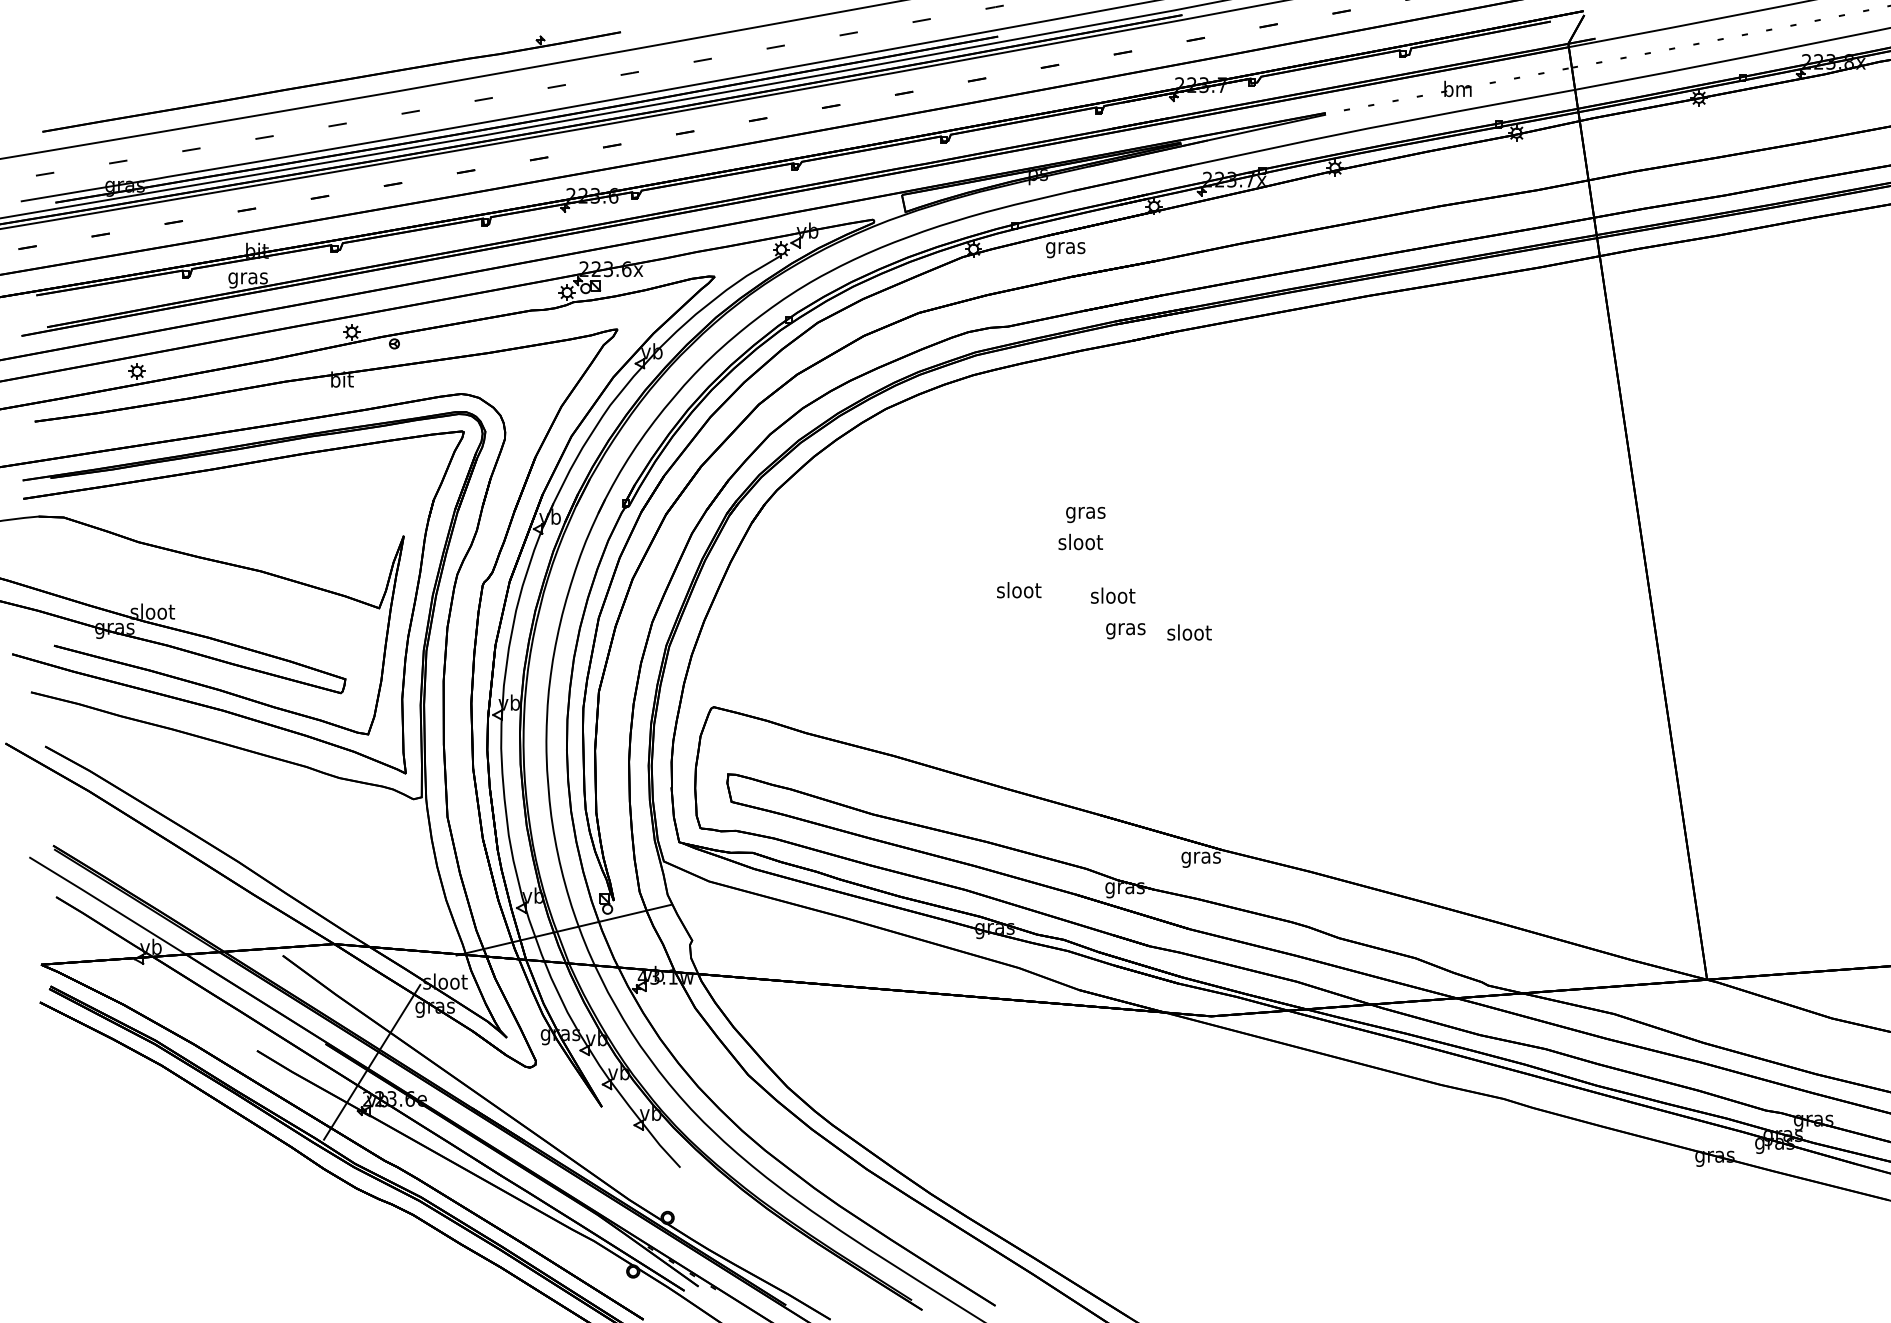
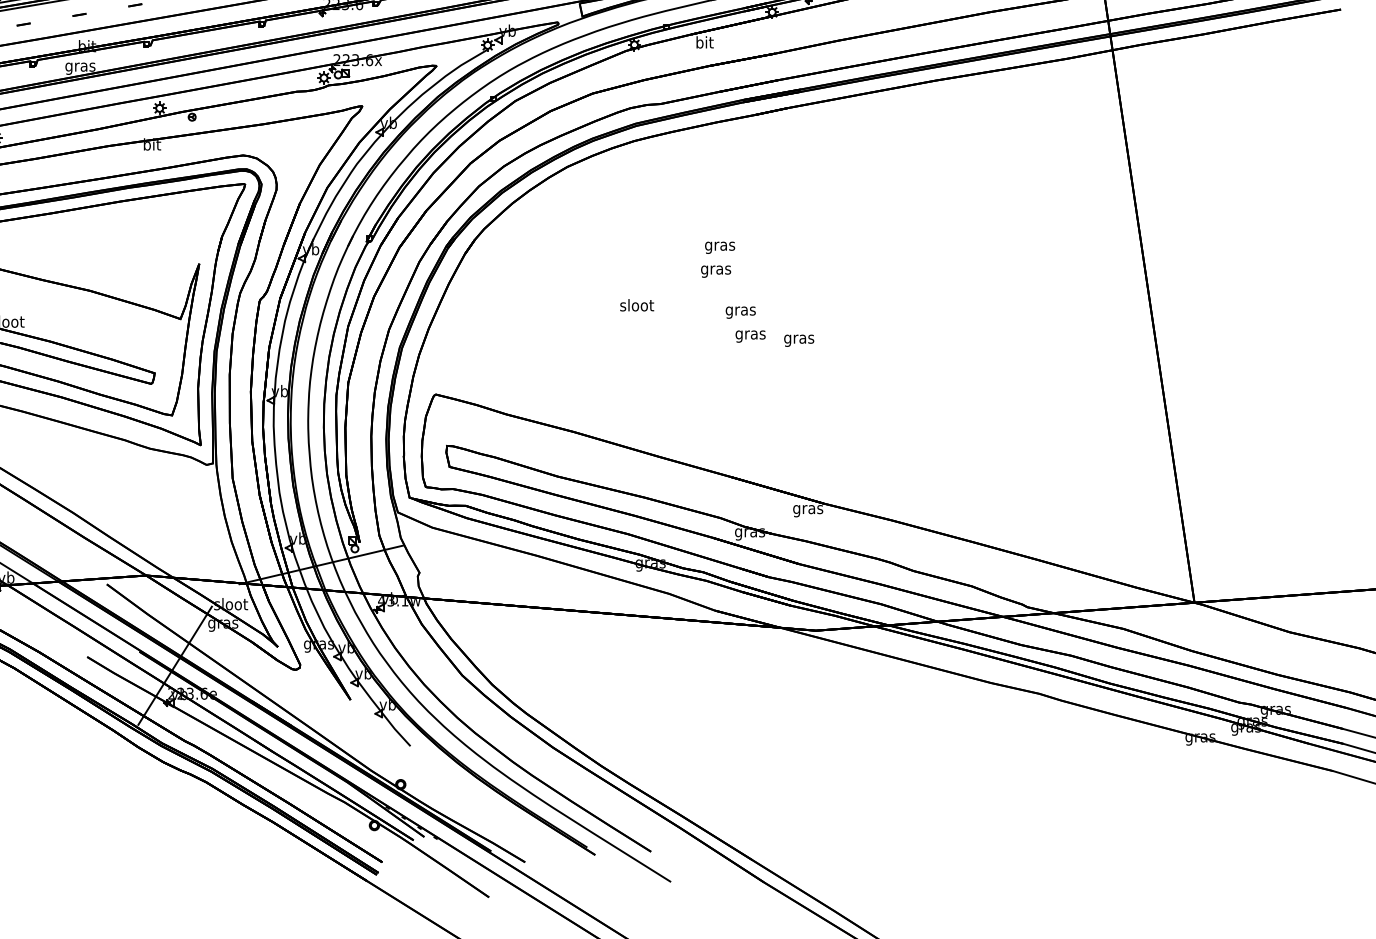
text: (1065, 247) -> (704, 43), gras -> bit
text: (1080, 543) -> (716, 269), sloot -> gras
text: (1019, 590) -> (637, 305), moved
text: (1113, 597) -> (741, 310), sloot -> gras
text: (1189, 634) -> (799, 339), sloot -> gras

